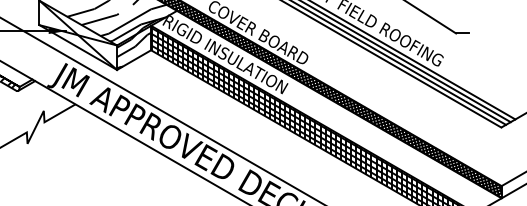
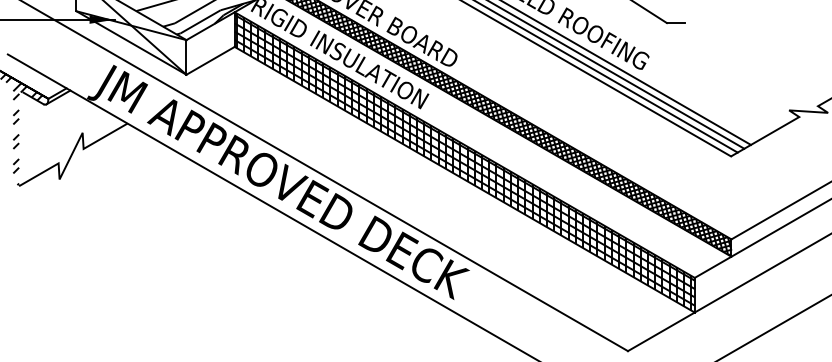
hatch: (134, 50) -> (210, 47), removed

